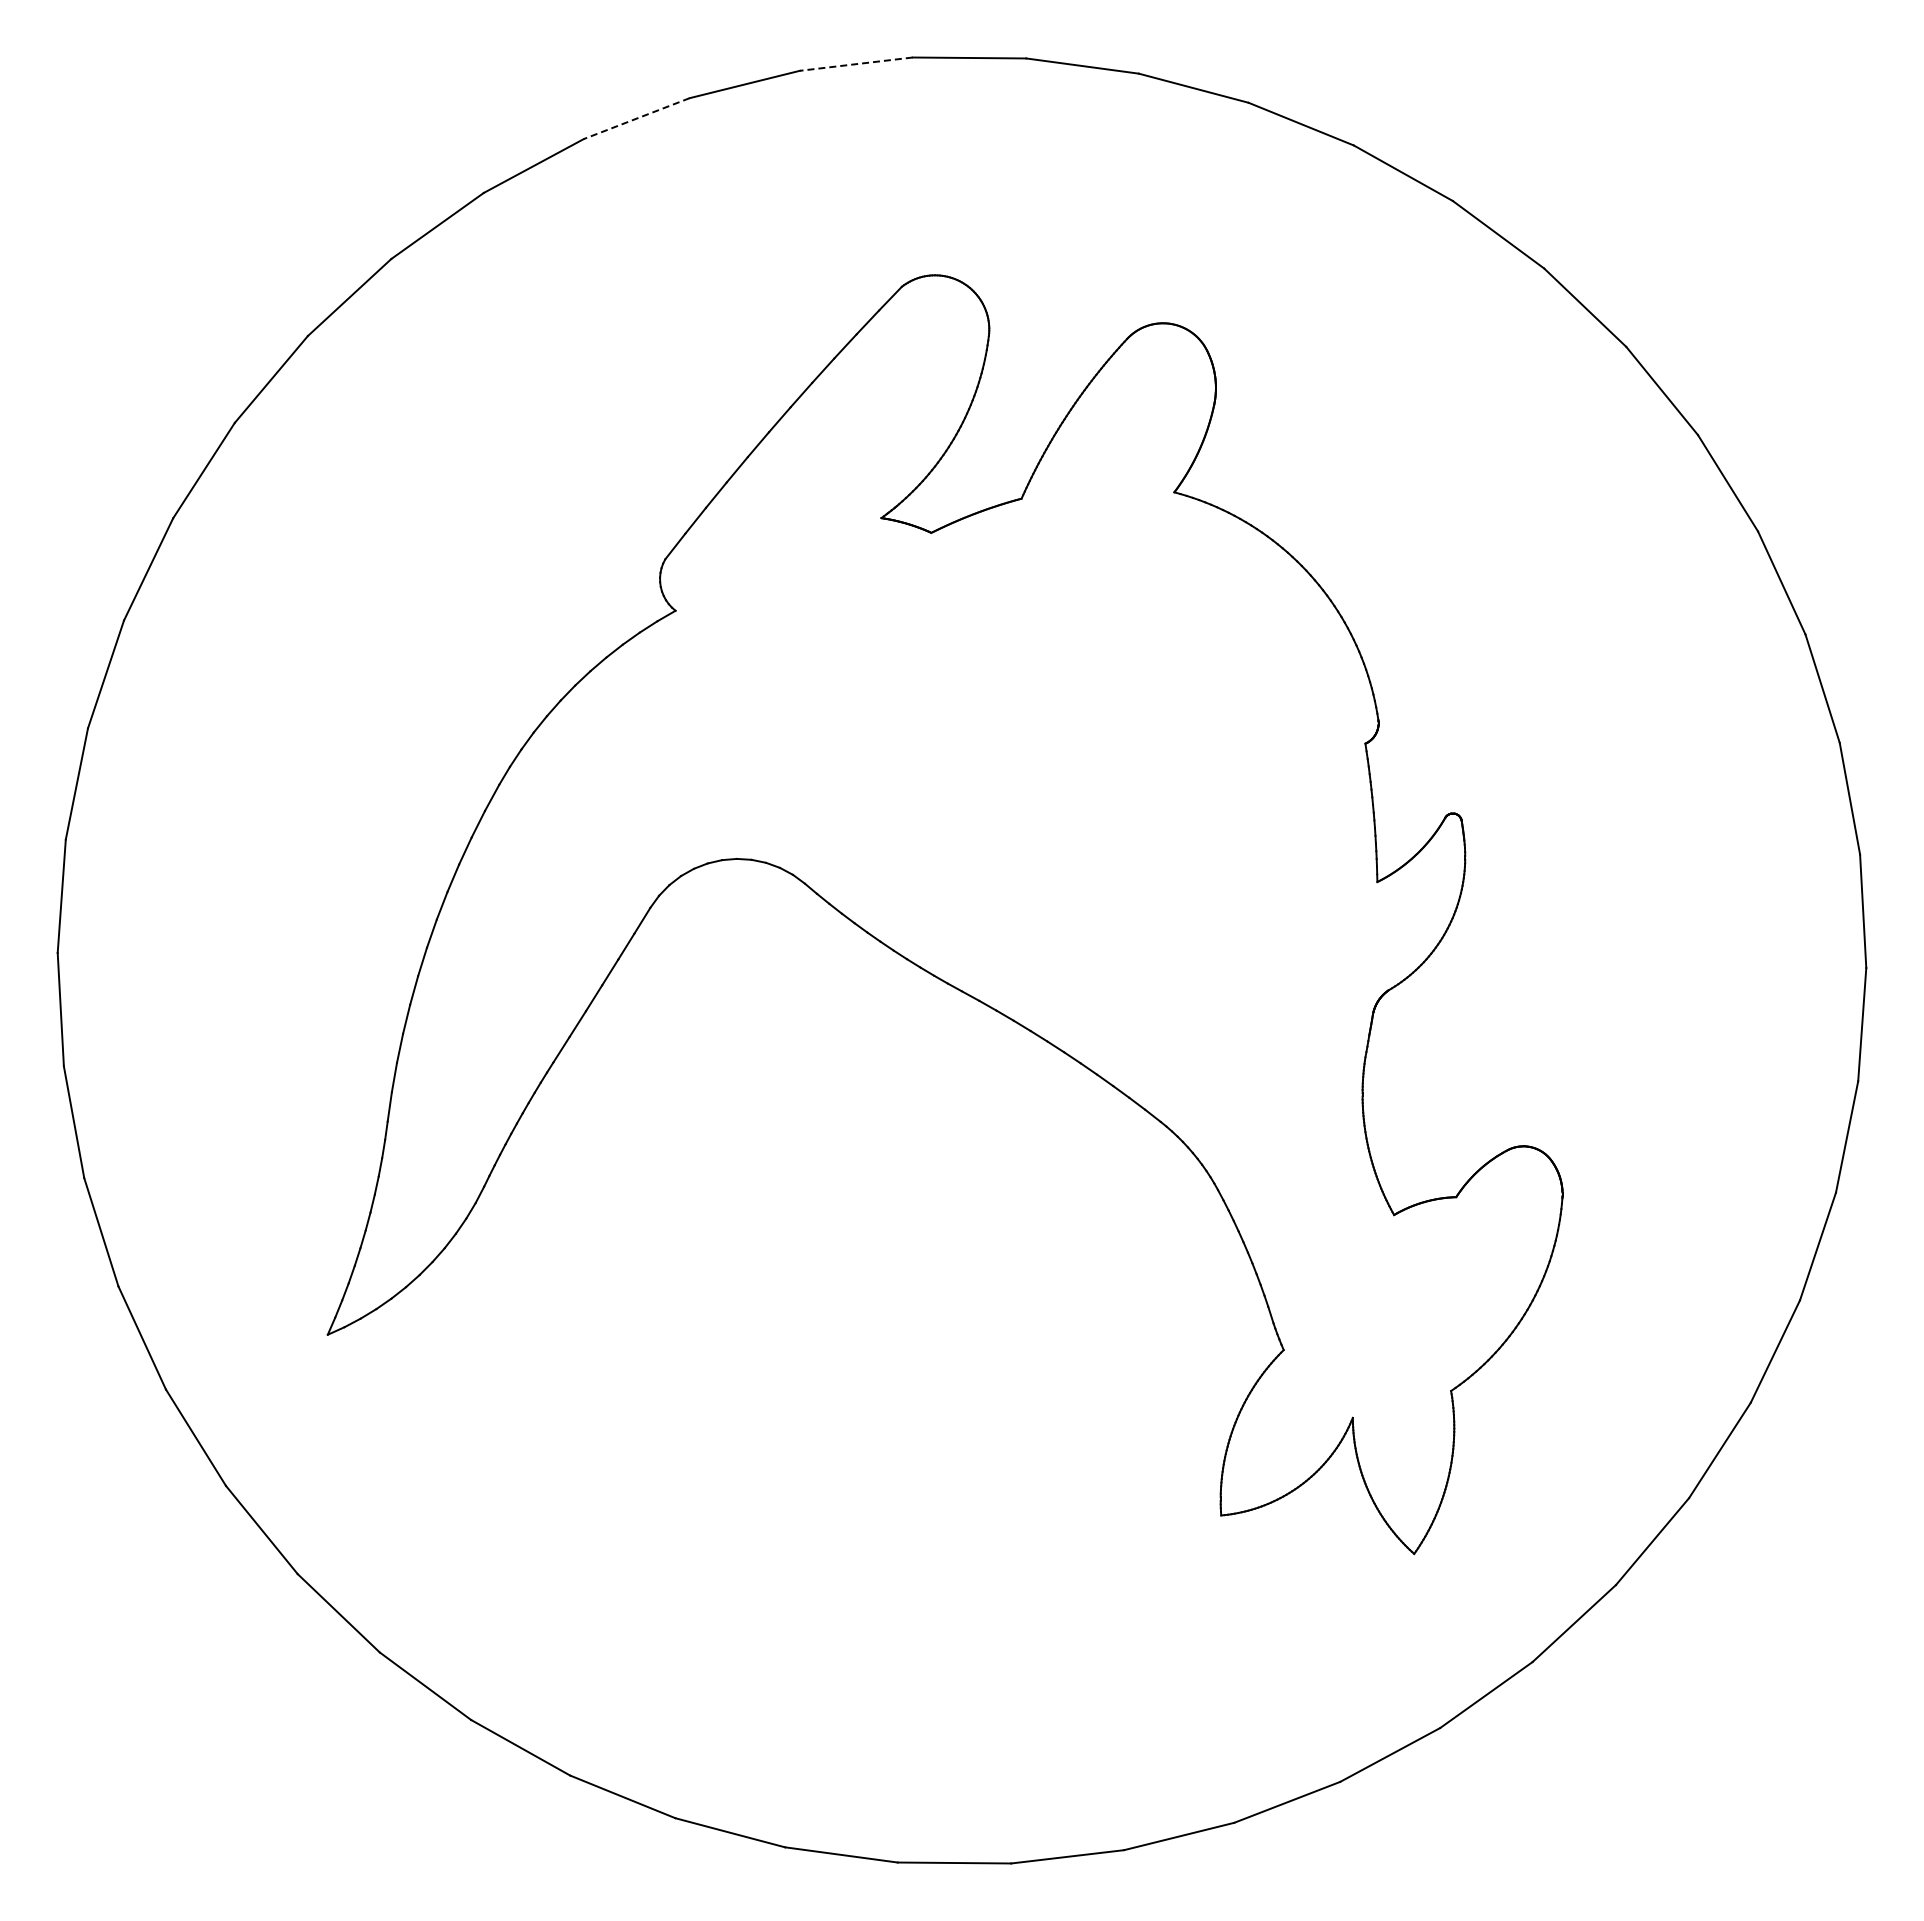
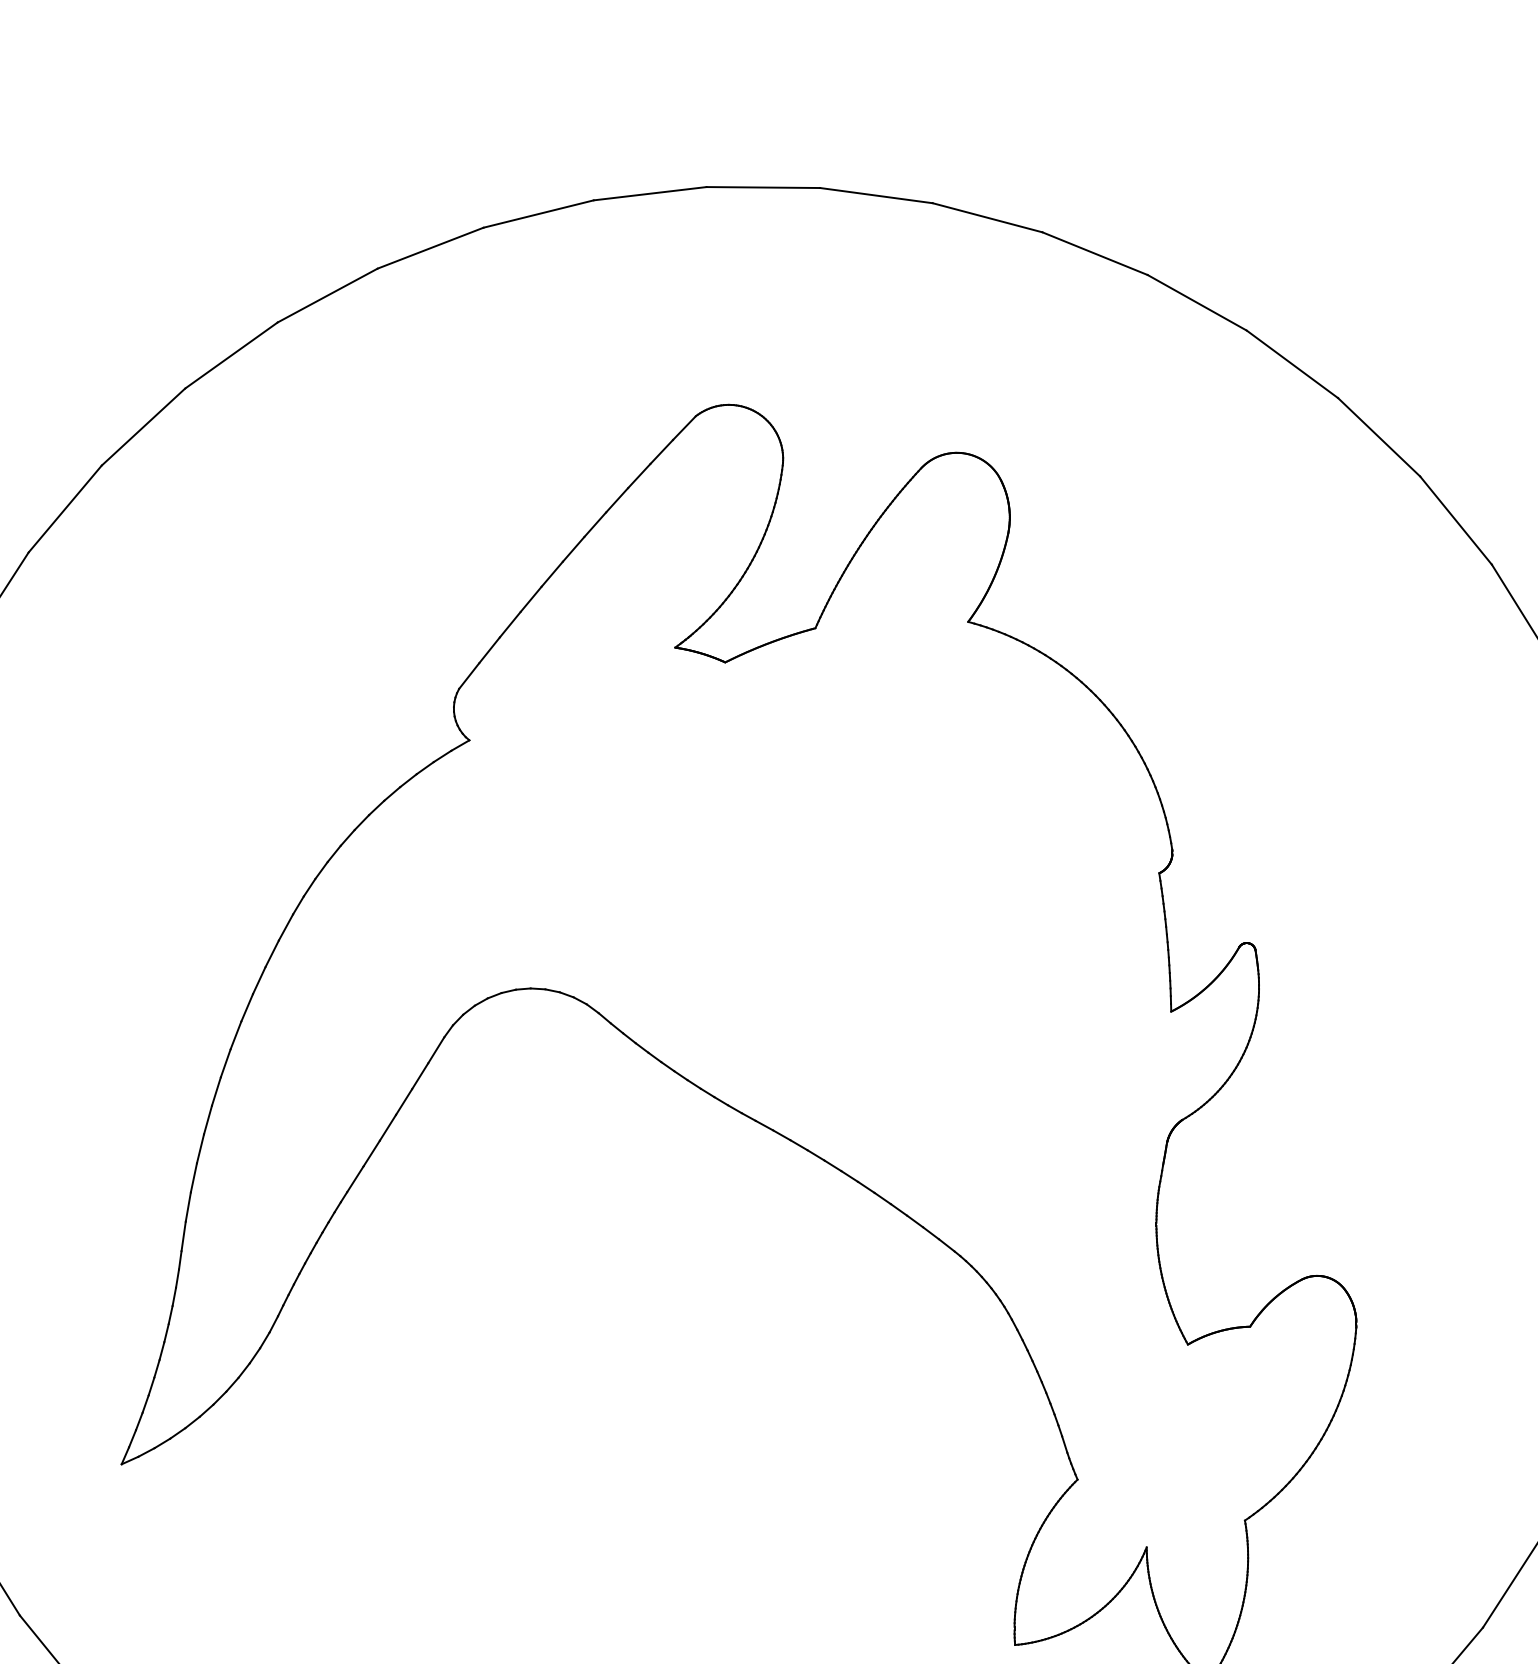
line: (856, 64) -> (650, 194), dashed -> solid
line: (636, 118) -> (430, 248), dashed -> solid

